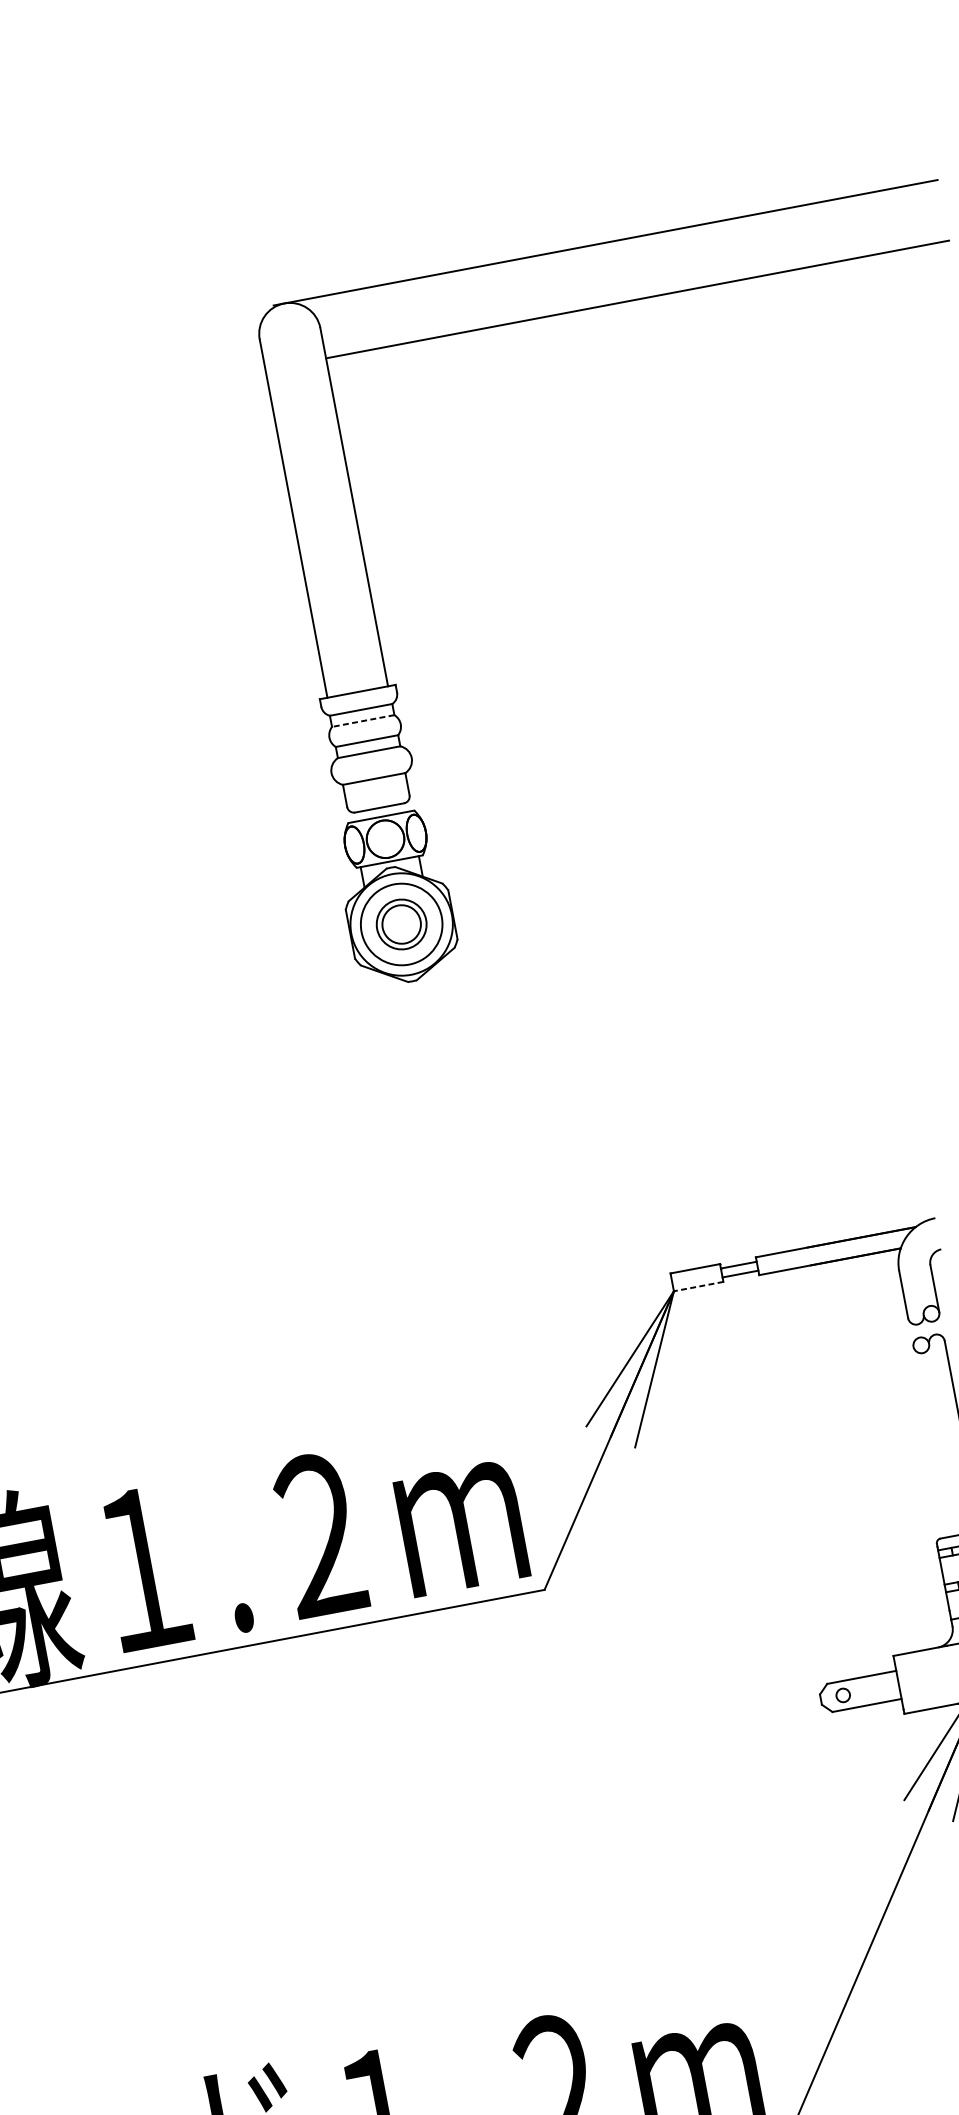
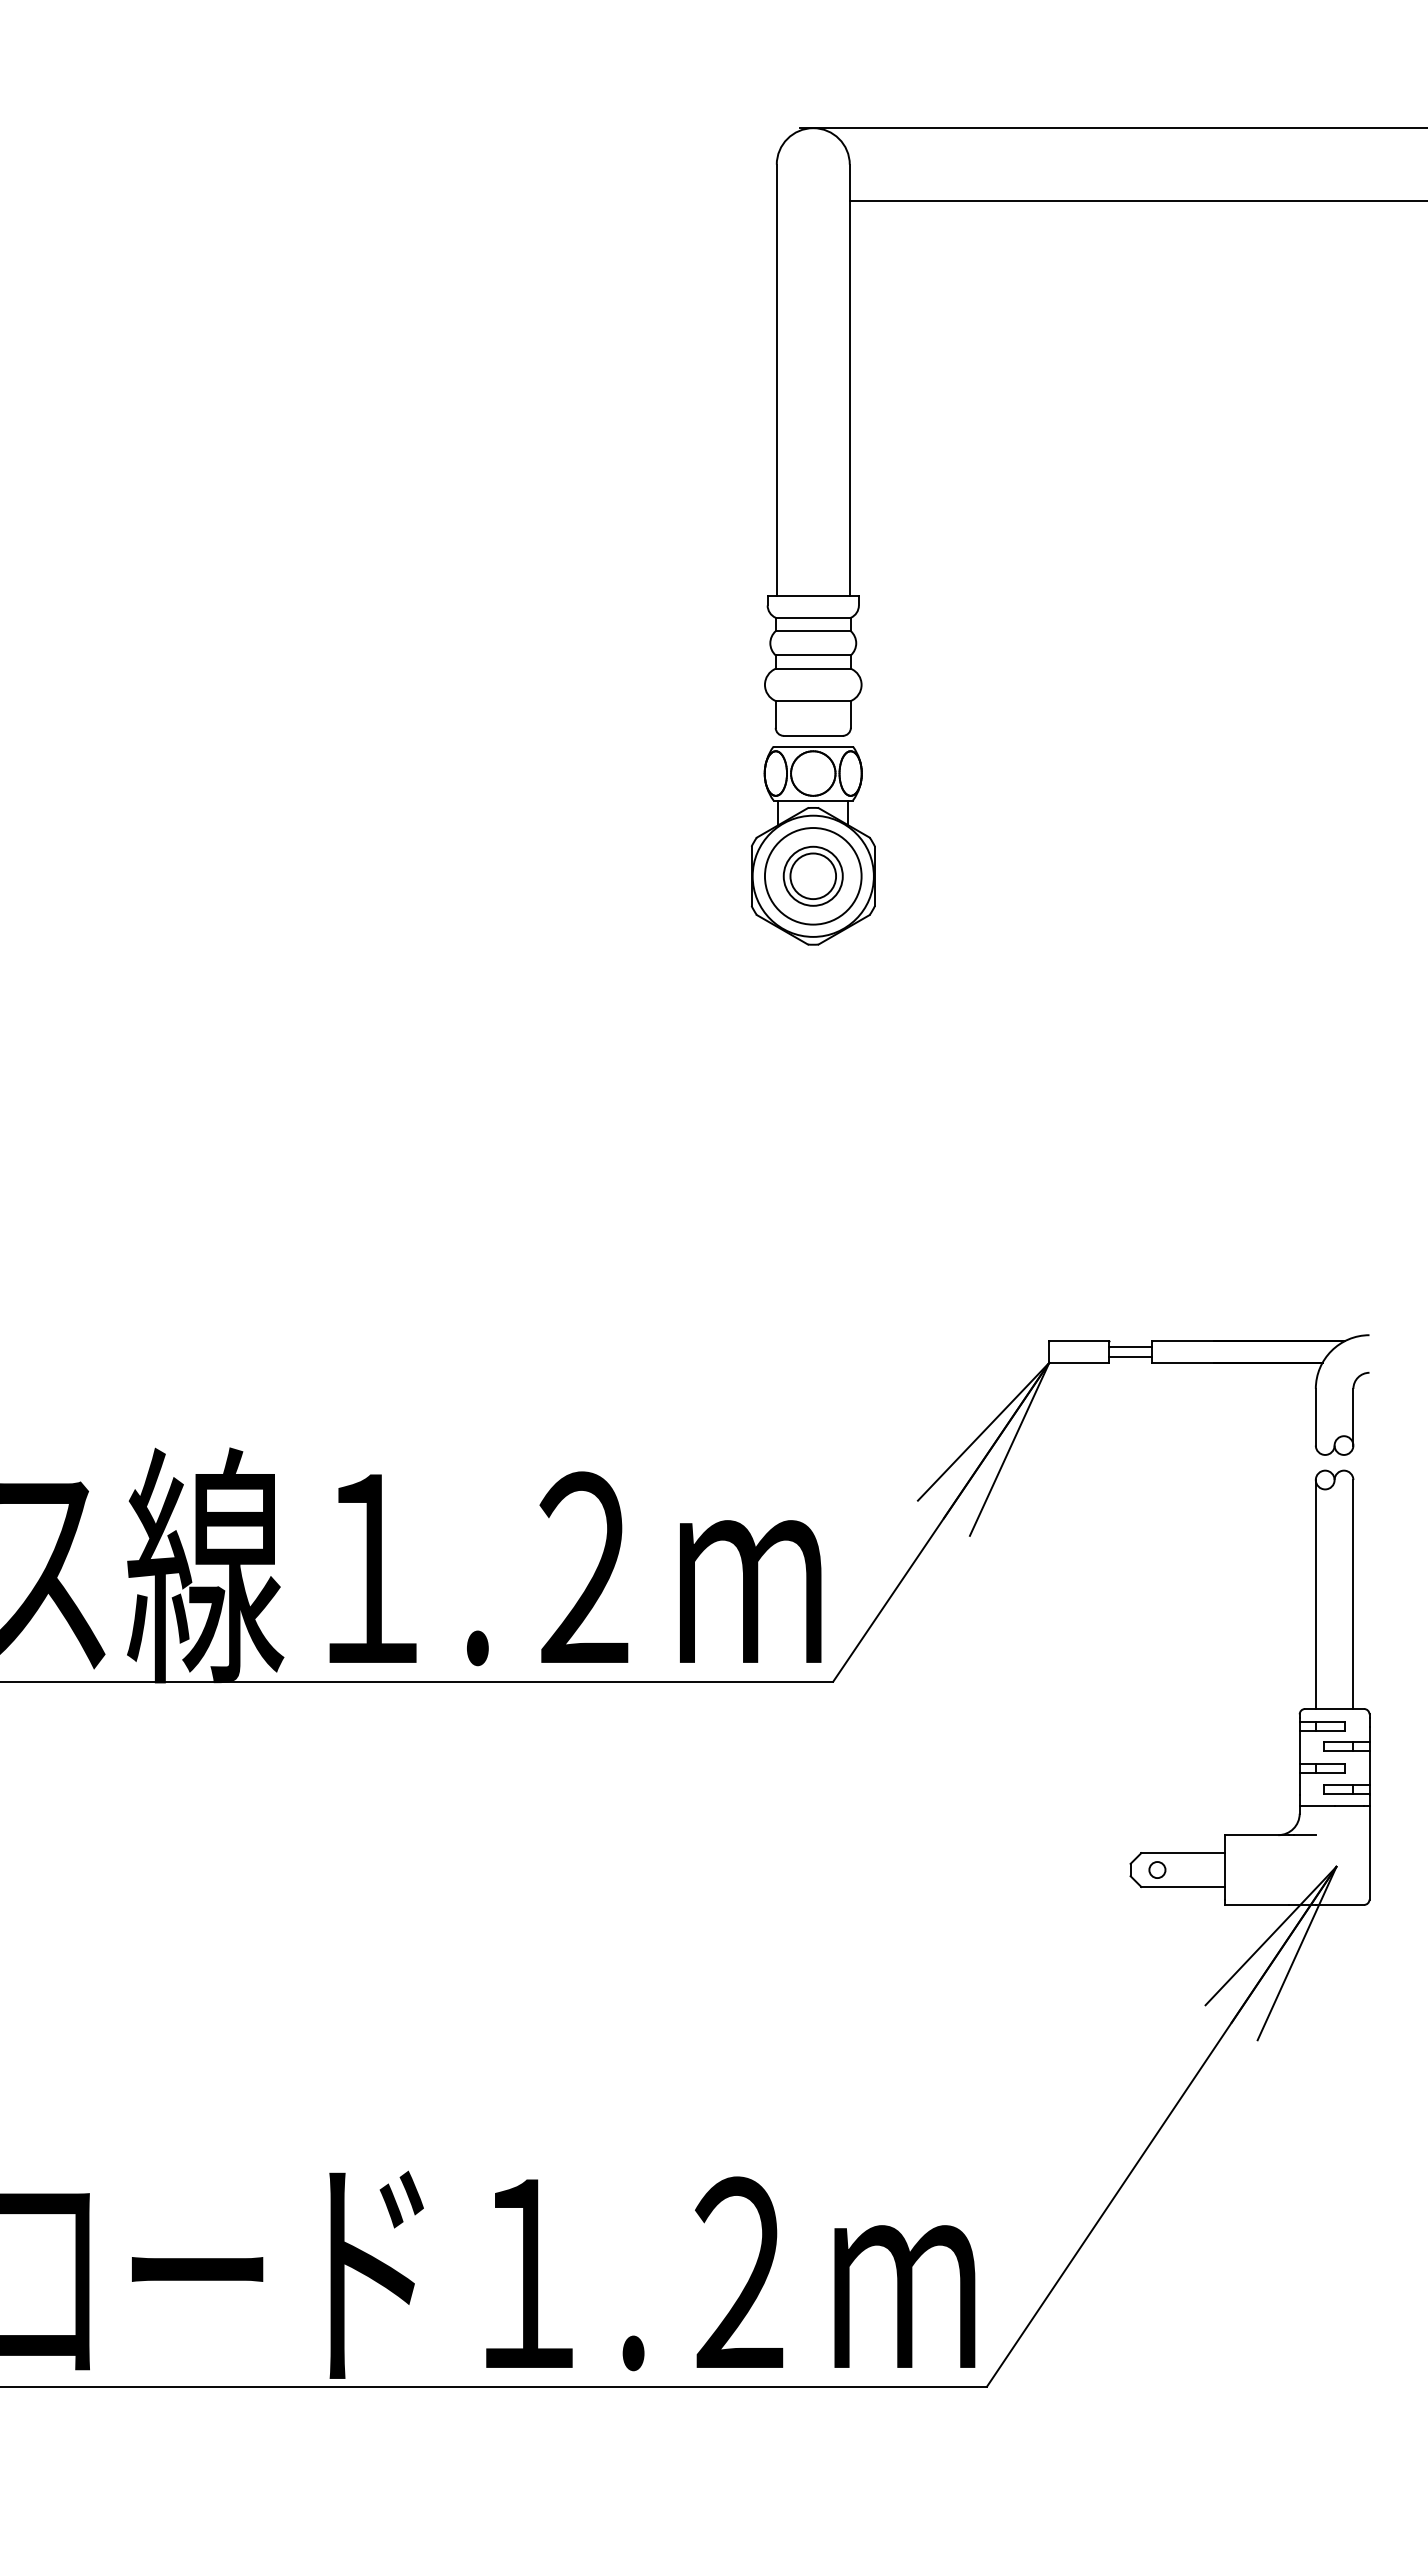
line: (363, 721) -> (813, 631), dashed -> solid
line: (698, 1286) -> (1079, 1362), dashed -> solid
line: (931, 1441) -> (1315, 1594), added

